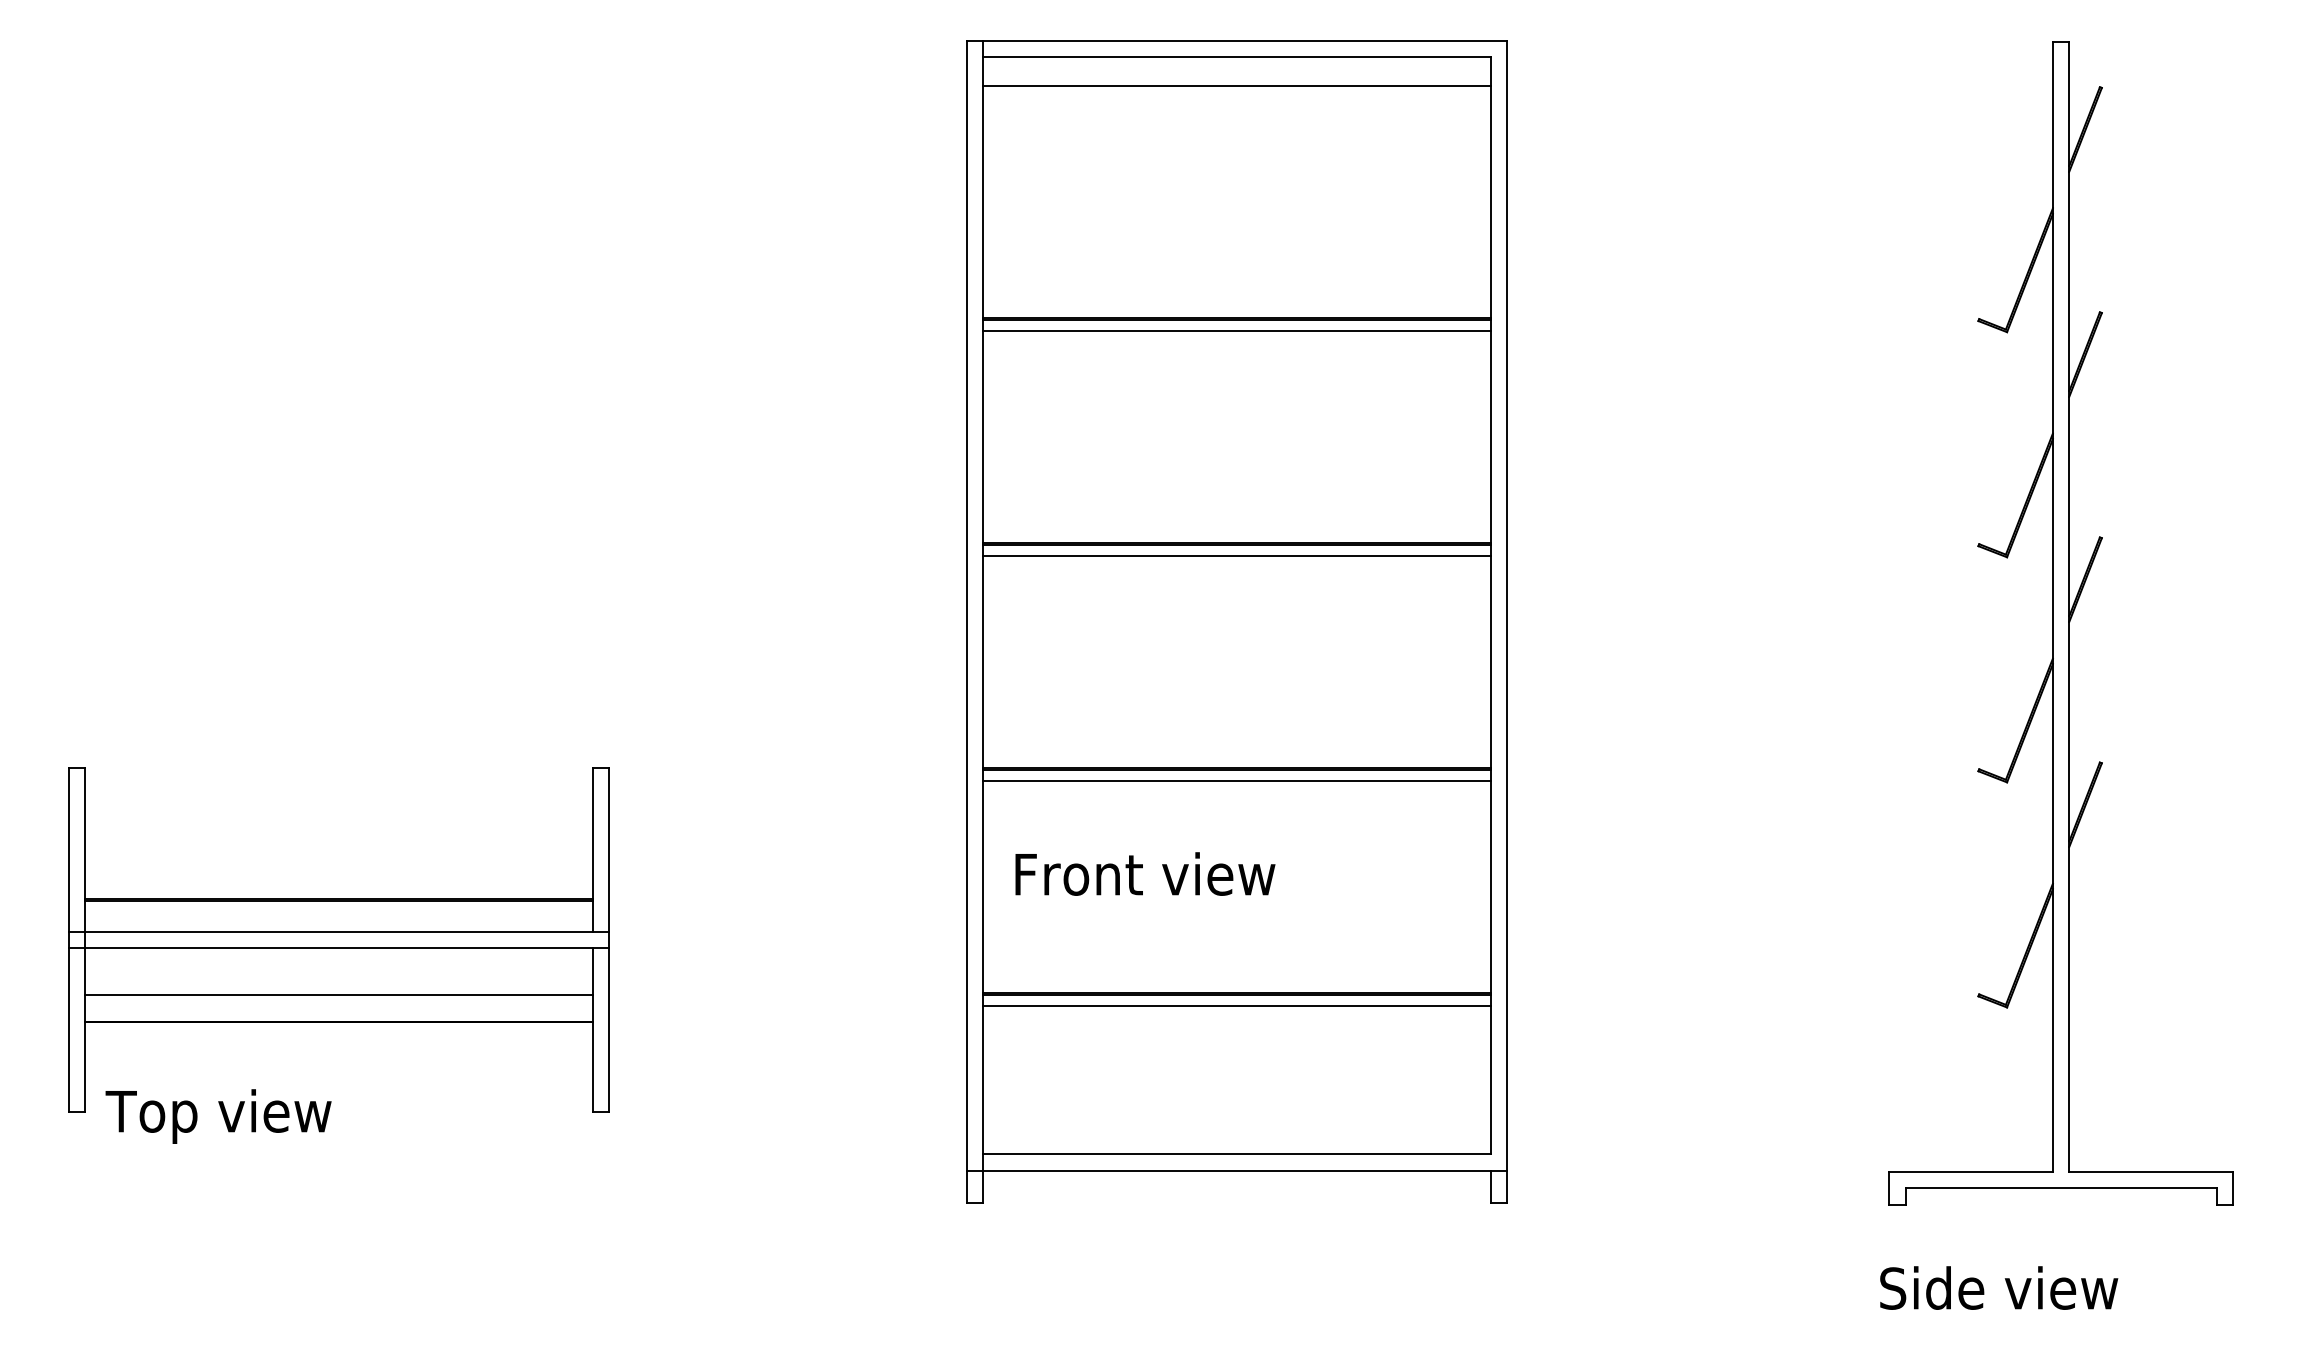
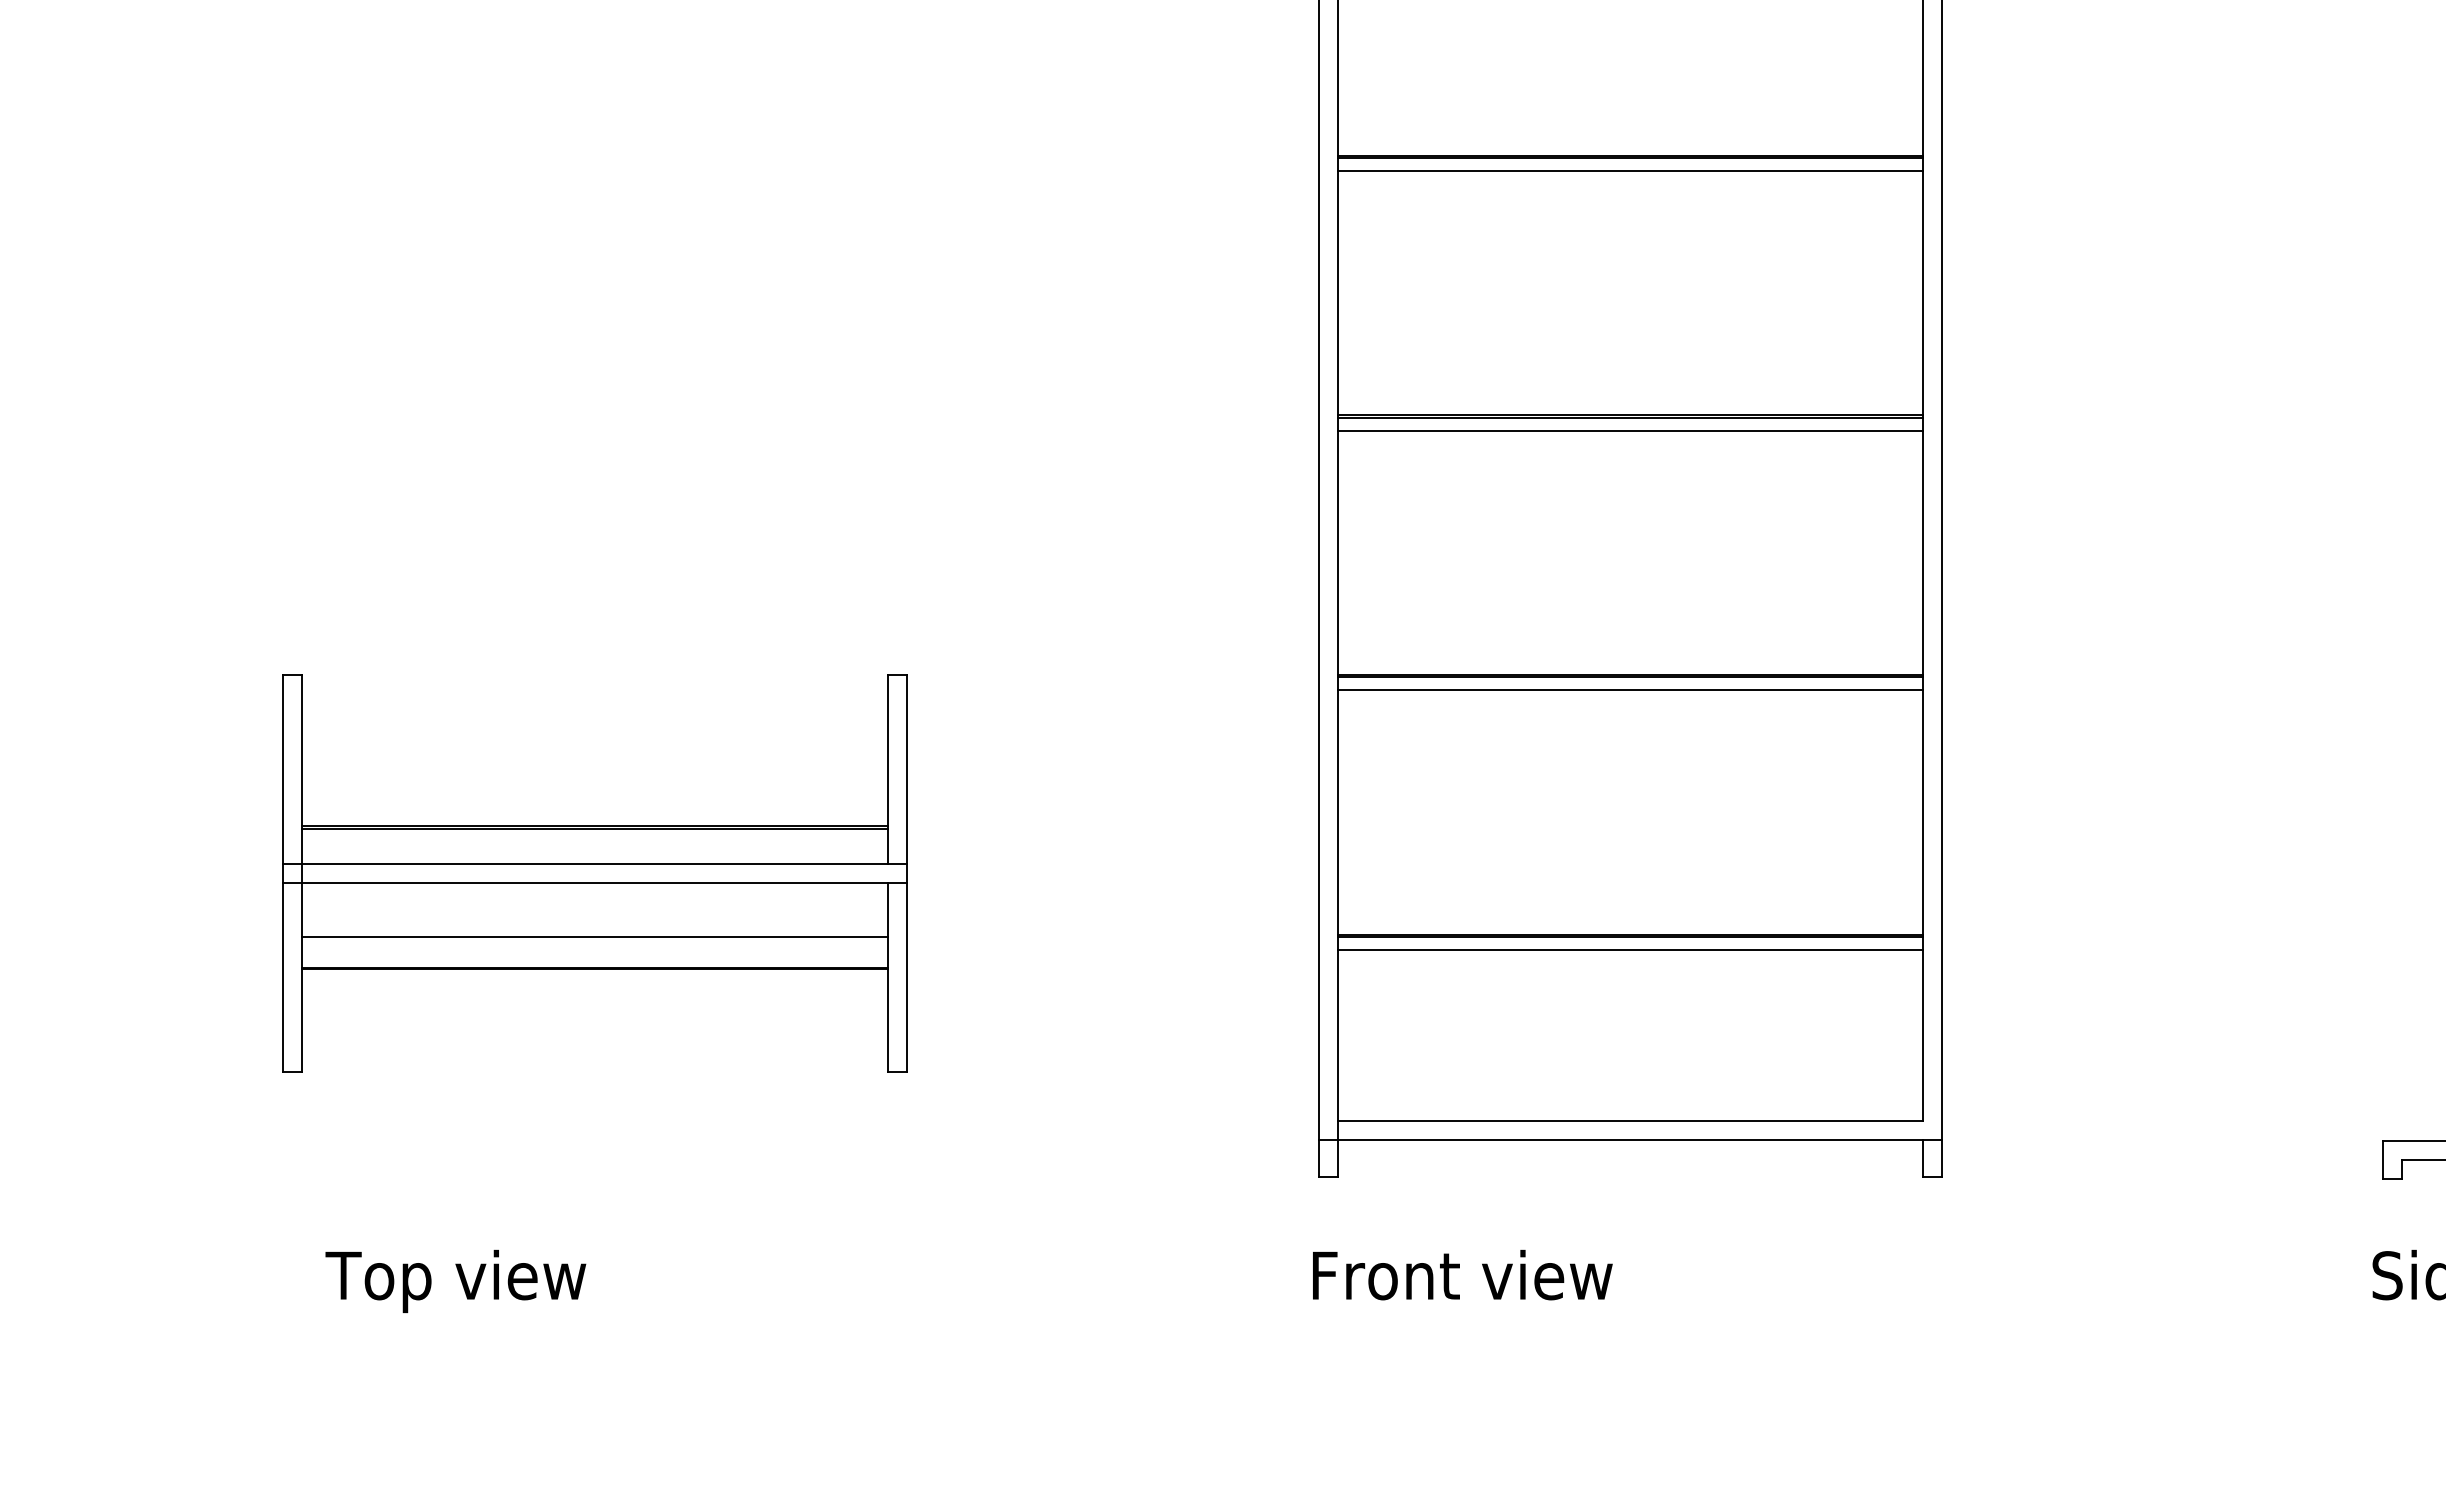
text: (1145, 873) -> (1462, 1274), moved
text: (218, 1116) -> (455, 1281), moved

